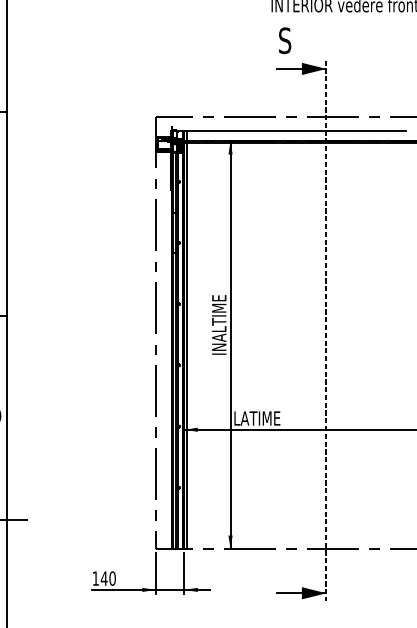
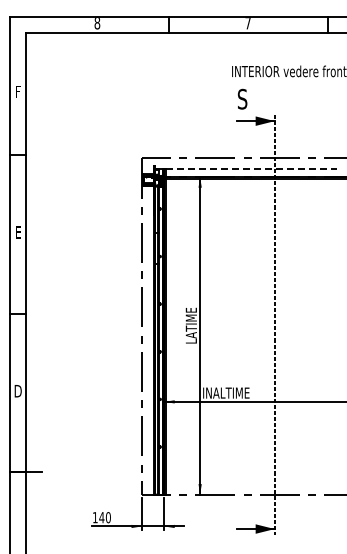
line: (296, 131) -> (251, 169), solid -> dashed
text: (218, 323) -> (190, 319), INALTIME -> LATIME
text: (264, 417) -> (226, 392), LATIME -> INALTIME

